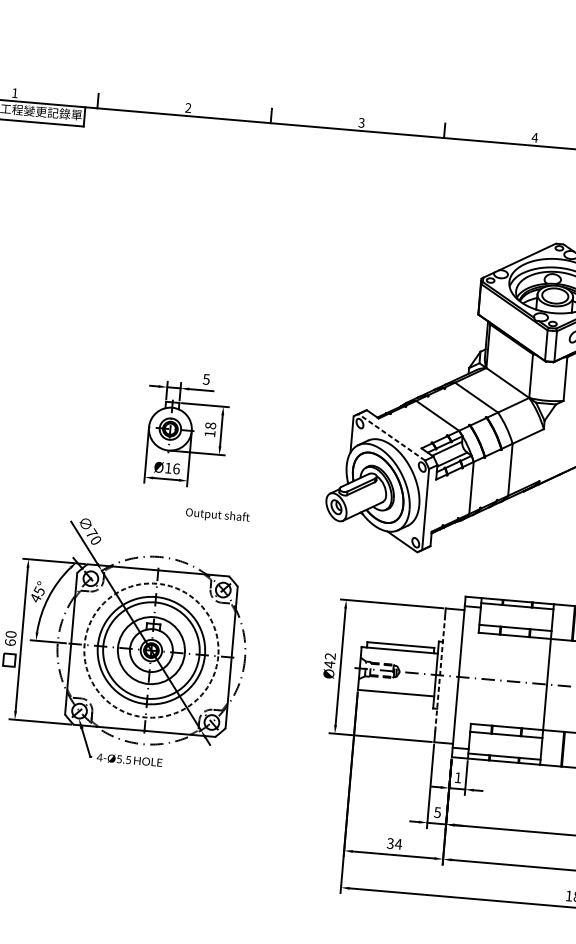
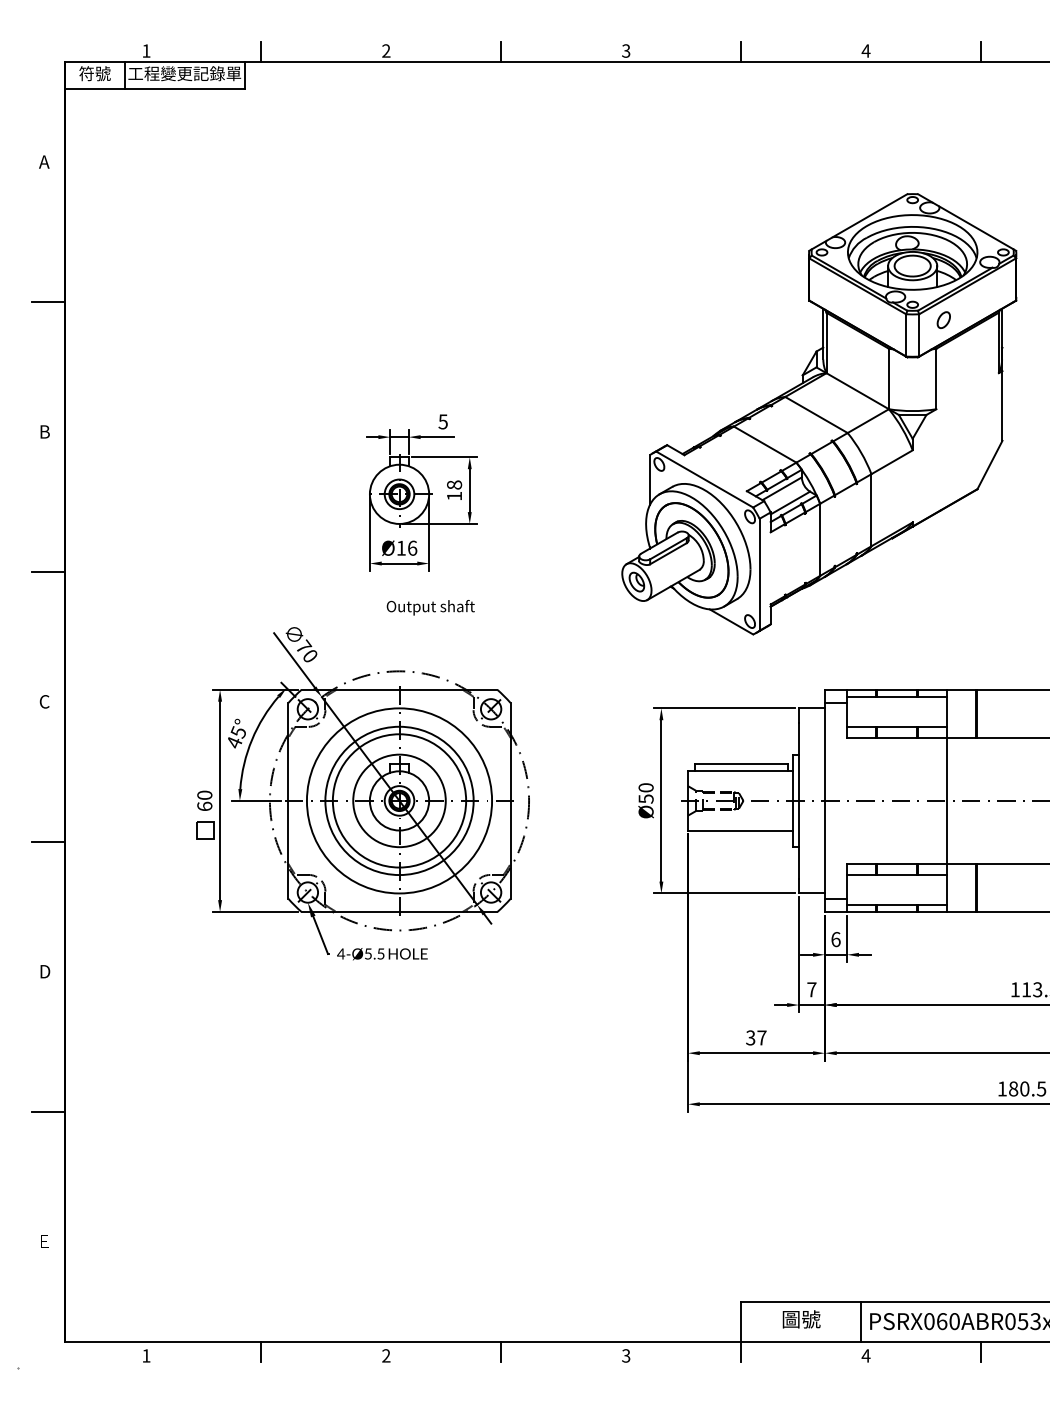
line: (391, 437) -> (704, 479), dashed -> solid
text: (217, 515) -> (430, 607), moved
circle: (151, 650) -> (399, 800), dashed -> solid
text: (329, 660) -> (645, 793), Ø42 -> Ø50
line: (440, 675) -> (799, 800), dashed -> solid
text: (457, 777) -> (835, 939), 1 -> 6
text: (437, 812) -> (811, 989), 5 -> 7
text: (398, 843) -> (761, 1037), 34 -> 37

